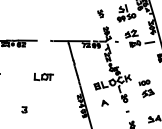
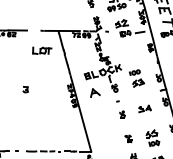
part: (44, 76) -> (42, 50), moved
part: (105, 102) -> (95, 92), size x1.6
part: (24, 109) -> (25, 89), moved

